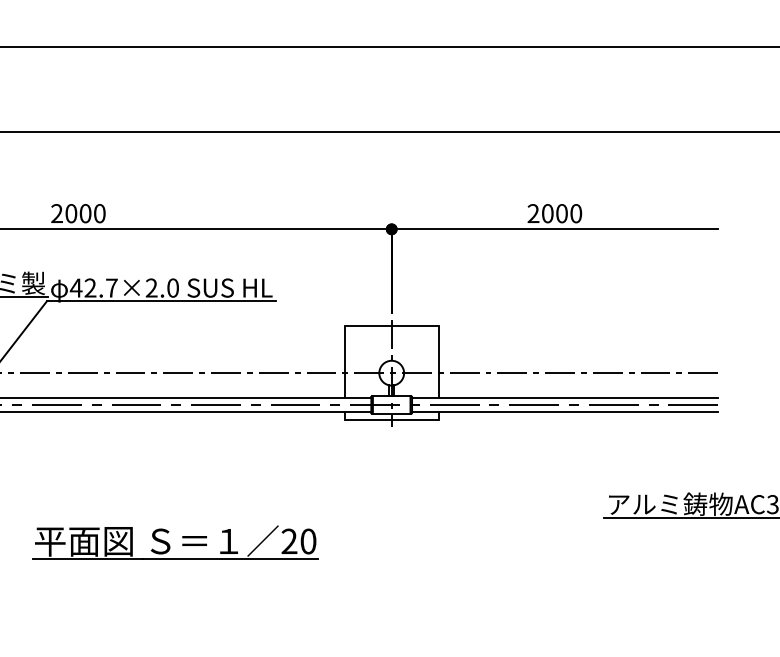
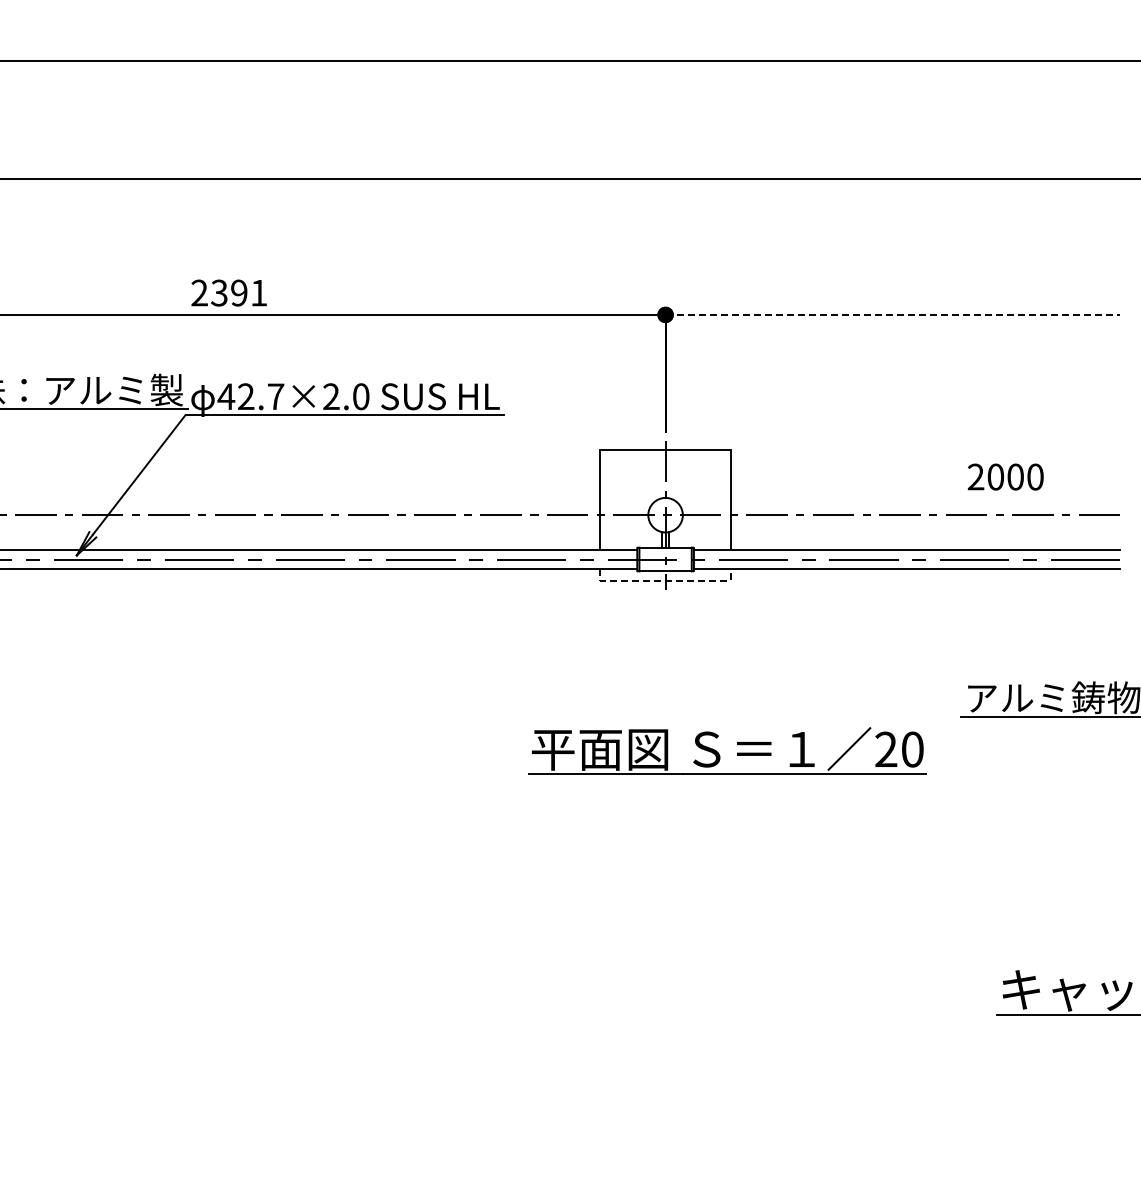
text: (85, 213) -> (239, 292), 2000 -> 2391
text: (554, 213) -> (1005, 476), moved
line: (555, 229) -> (893, 314), solid -> dashed
line: (392, 420) -> (666, 580), solid -> dashed
part: (169, 544) -> (719, 753), moved

